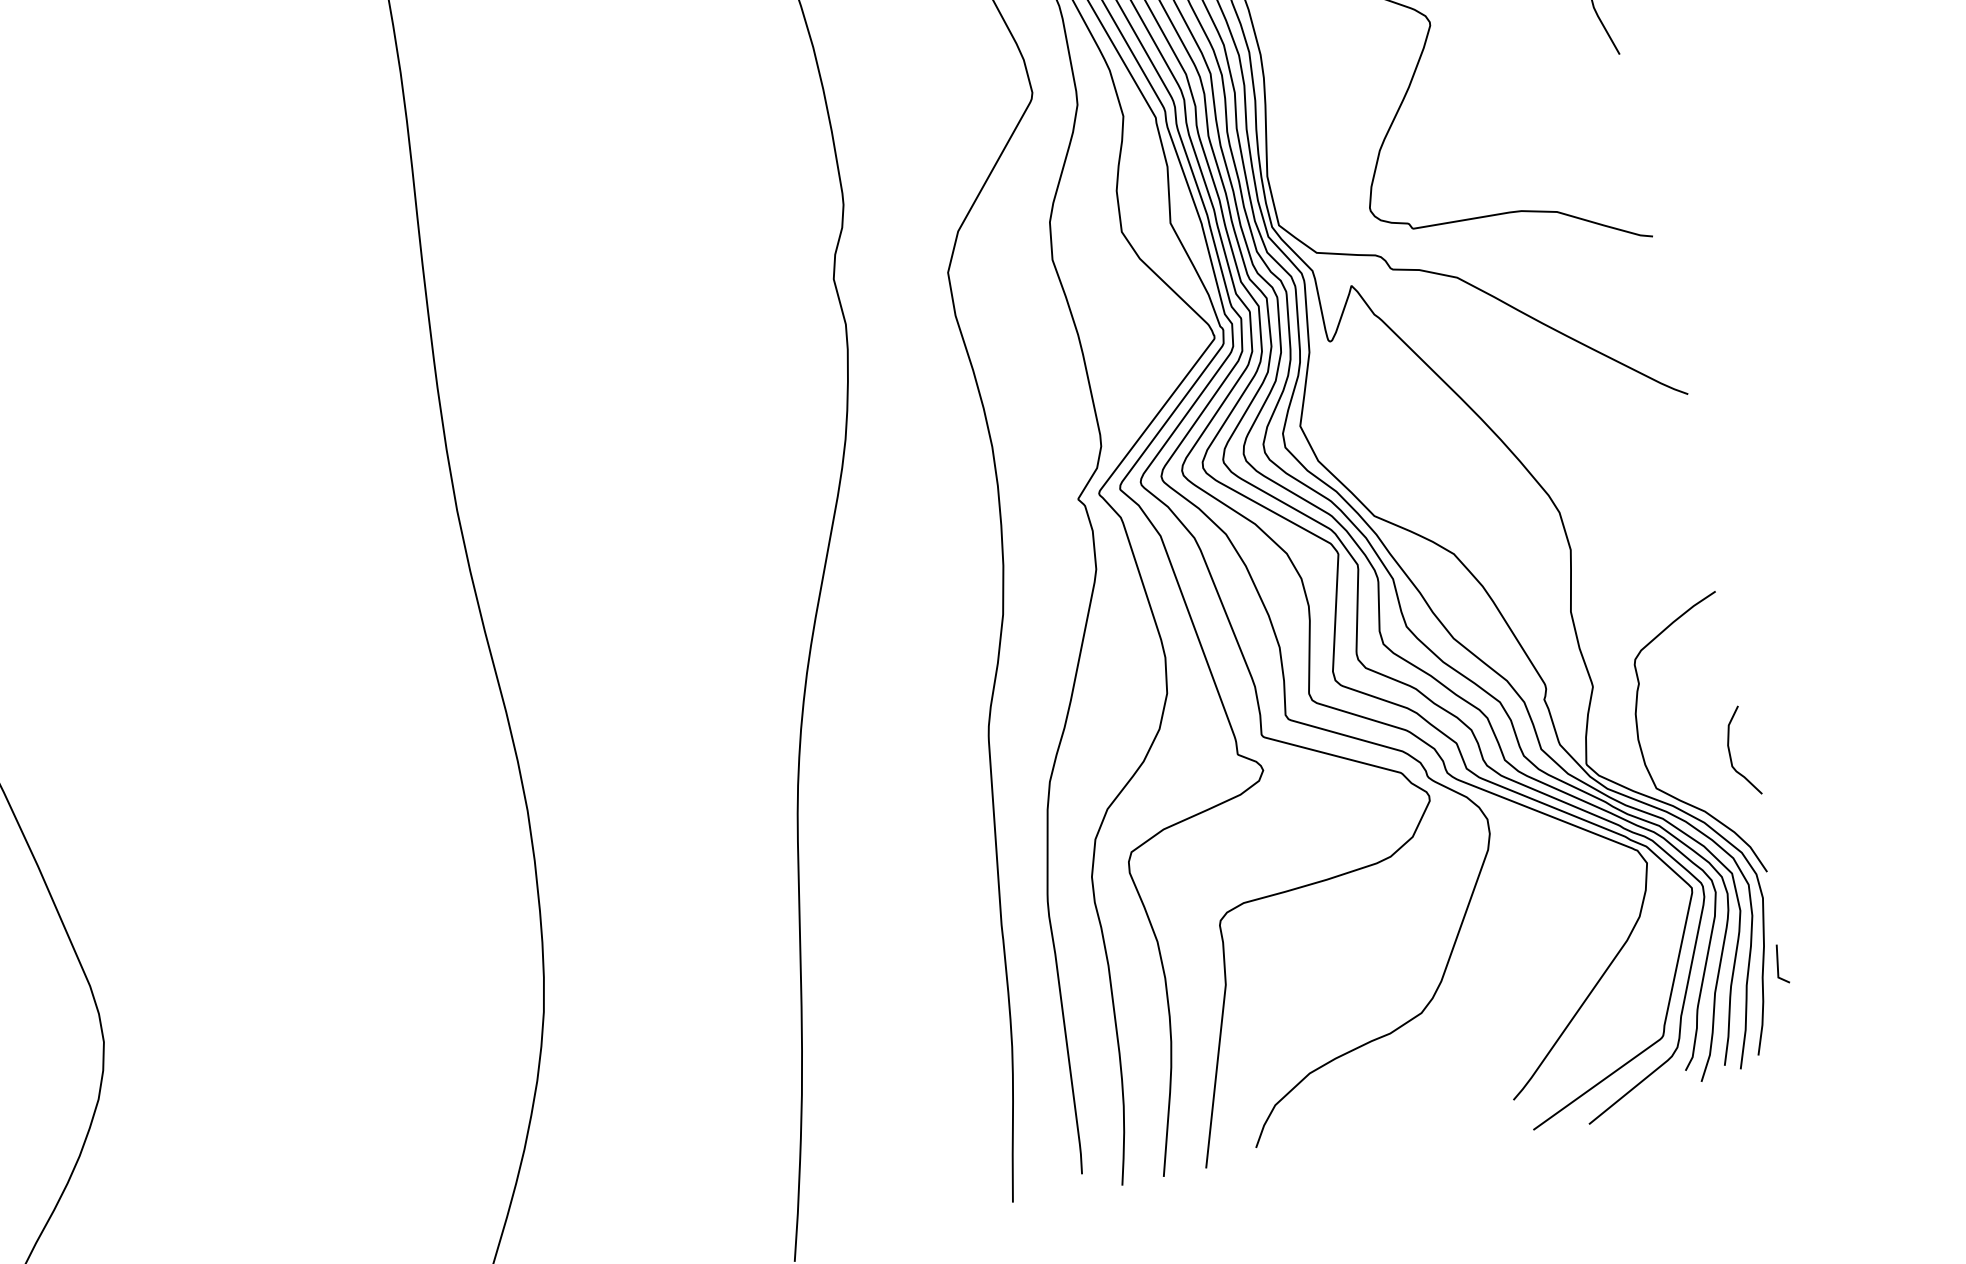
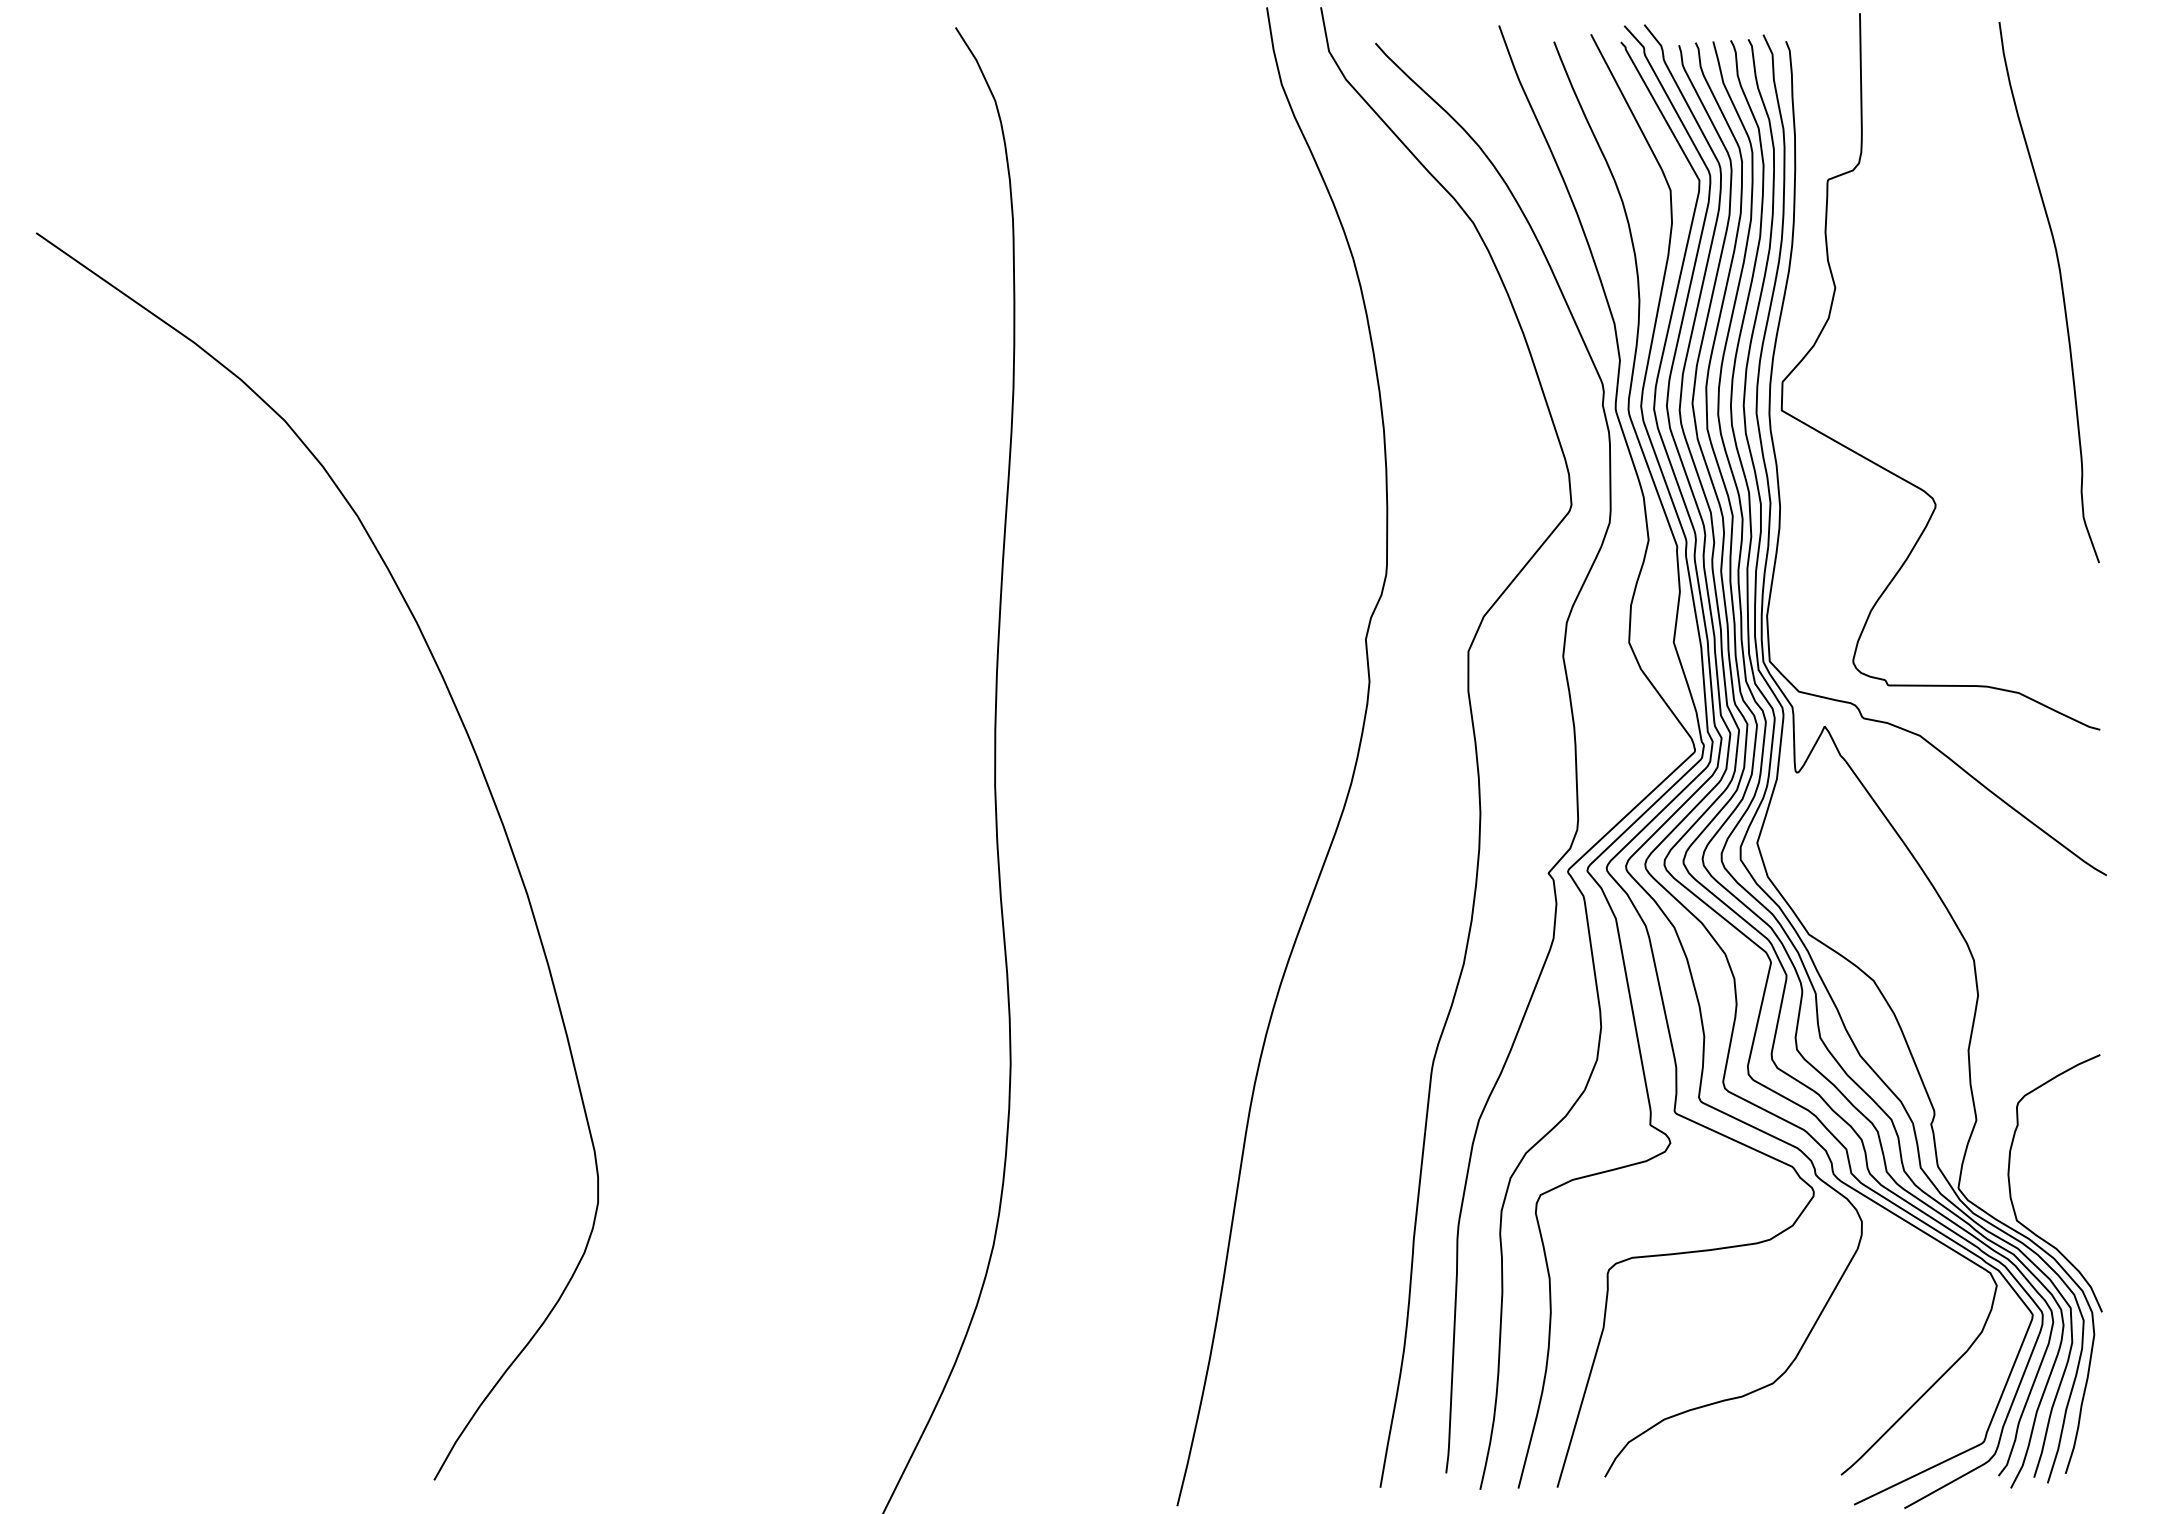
curve: (1730, 752) -> (2088, 1200), removed
line: (1778, 964) -> (2097, 1396), removed

